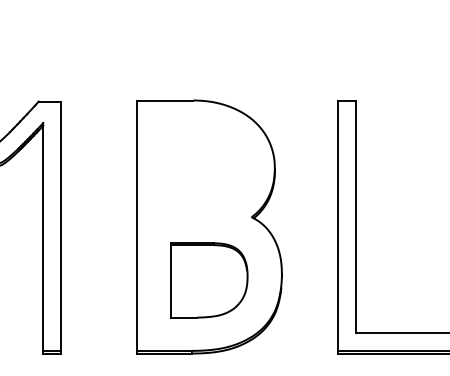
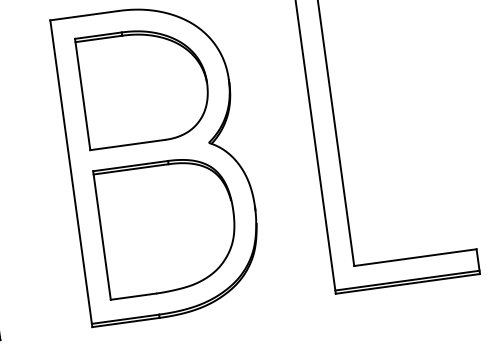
part: (205, 163) -> (143, 85), added
part: (209, 280) -> (168, 226), size x1.43

